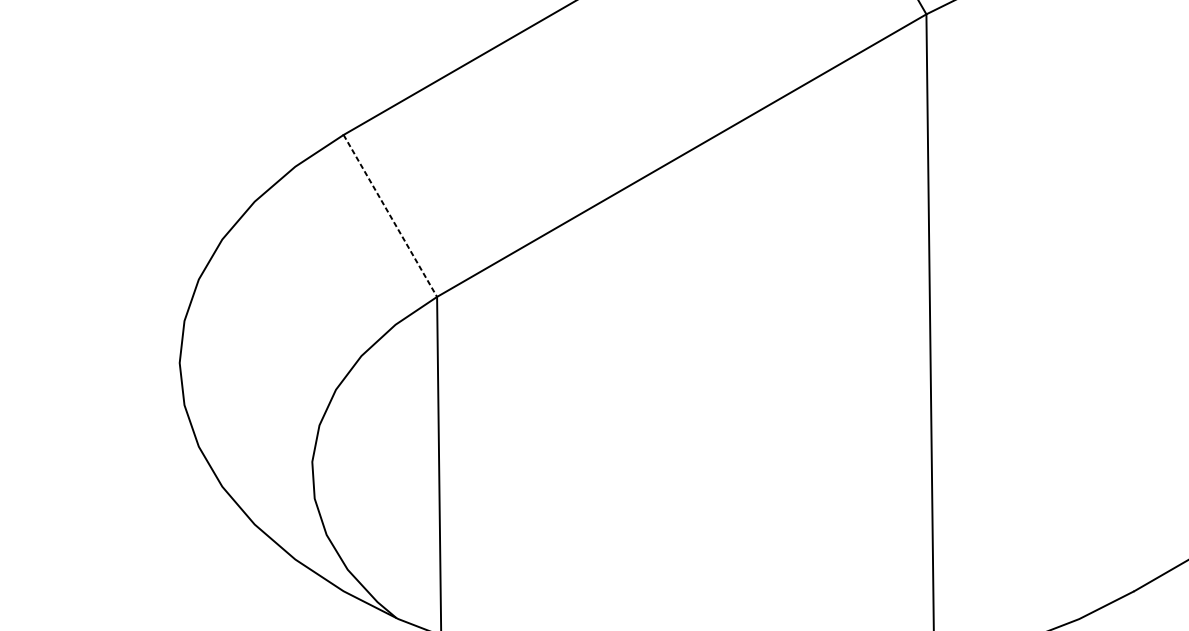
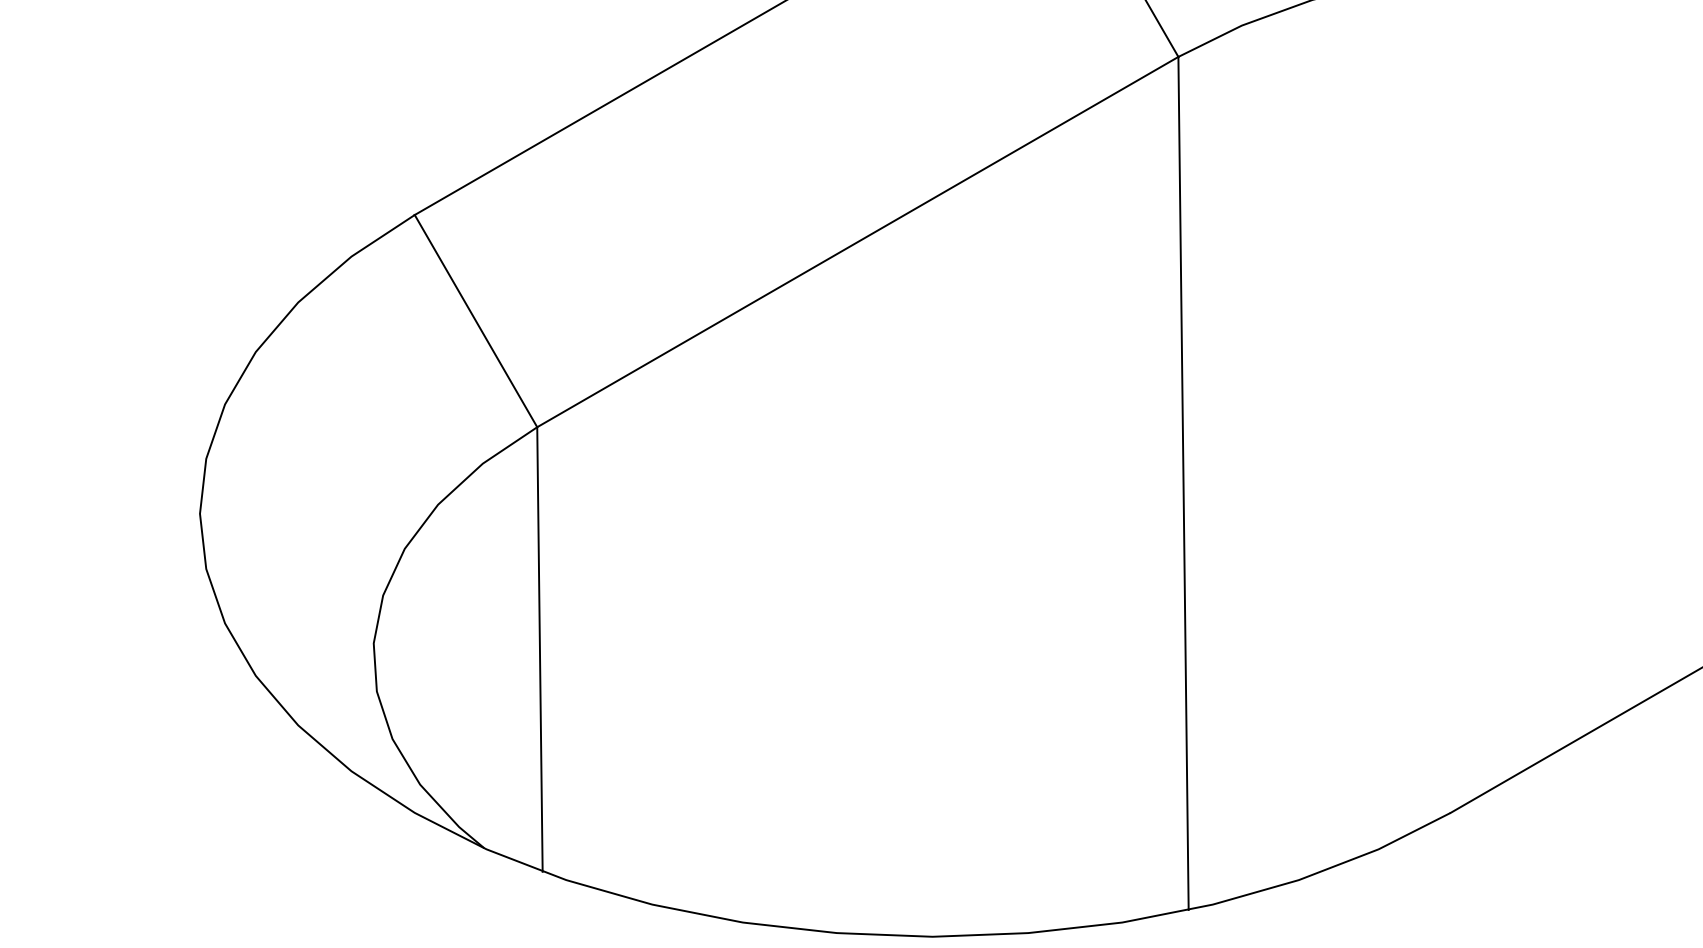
line: (390, 216) -> (476, 321), dashed -> solid

